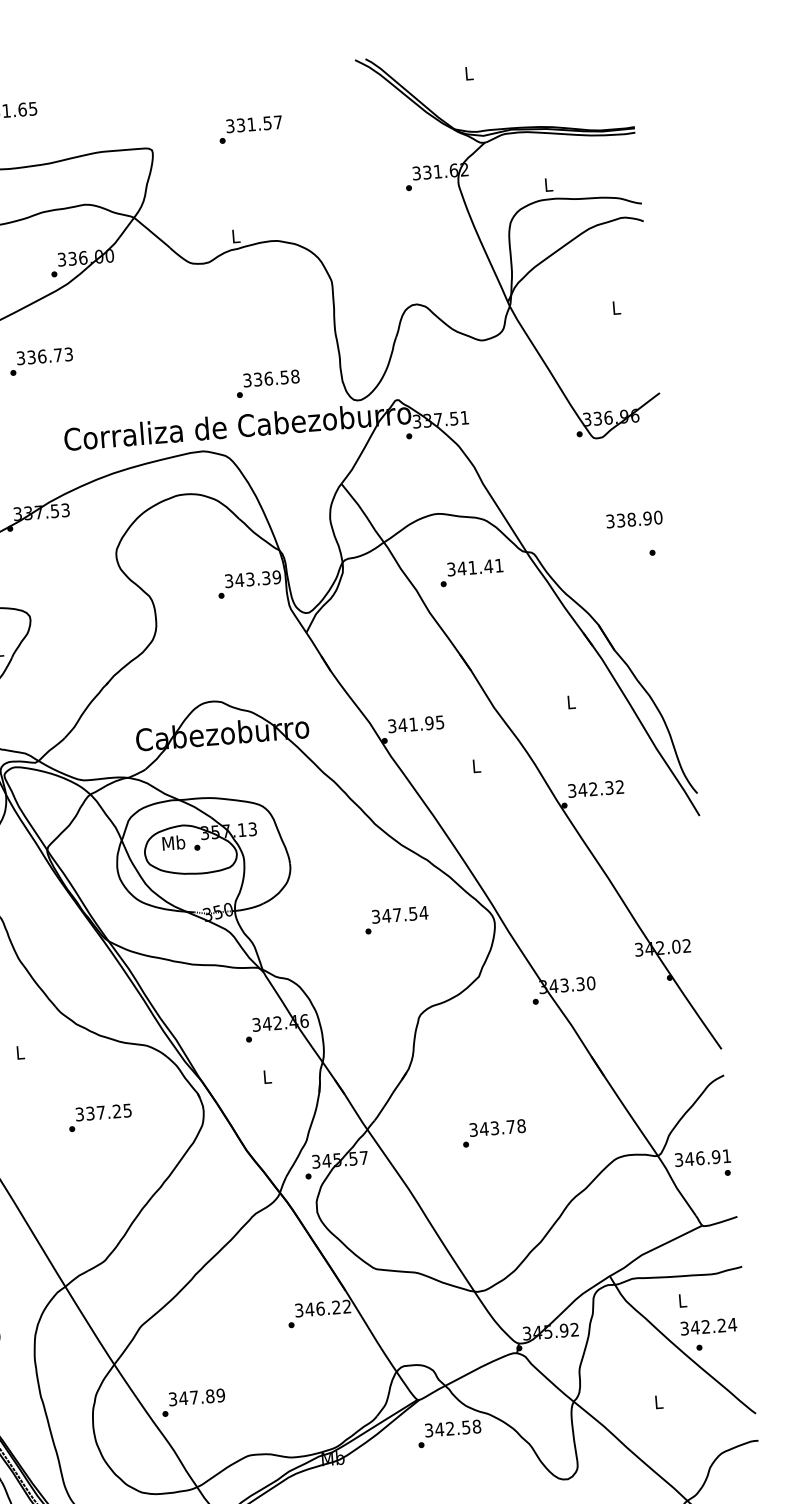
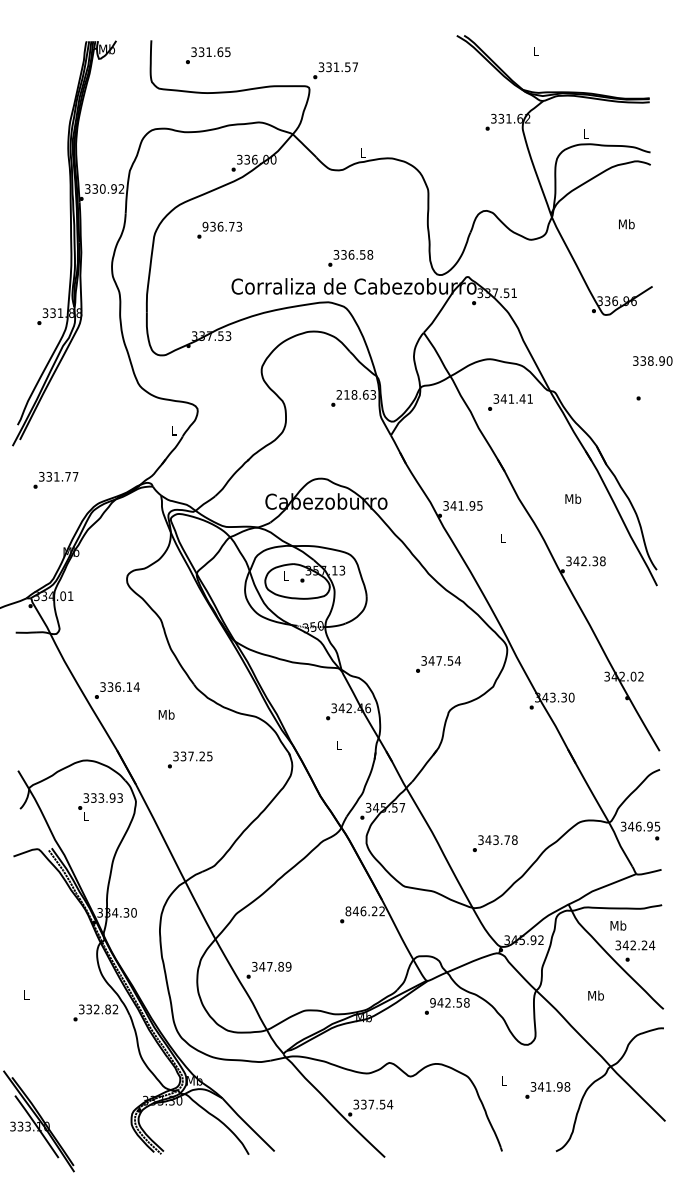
text: (250, 129) -> (335, 70), moved
text: (616, 308) -> (626, 224), L -> Mb
text: (20, 357) -> (205, 226), 336.73 -> 936.73
text: (267, 383) -> (350, 258), moved
text: (634, 518) -> (652, 360), moved
text: (253, 578) -> (356, 394), 343.39 -> 218.63
text: (571, 701) -> (573, 498), L -> Mb
text: (619, 787) -> (602, 561), 342.32 -> 342.38
text: (174, 842) -> (286, 575), Mb -> L
text: (396, 920) -> (438, 664), moved
text: (20, 1052) -> (166, 714), L -> Mb
text: (100, 1117) -> (190, 759), moved
text: (493, 1133) -> (494, 843), moved
text: (726, 1156) -> (657, 826), 346.91 -> 346.95
text: (682, 1300) -> (618, 925), L -> Mb
text: (299, 1310) -> (348, 911), 346.22 -> 846.22
text: (658, 1401) -> (595, 995), L -> Mb
text: (428, 1429) -> (432, 1002), 342.58 -> 942.58

